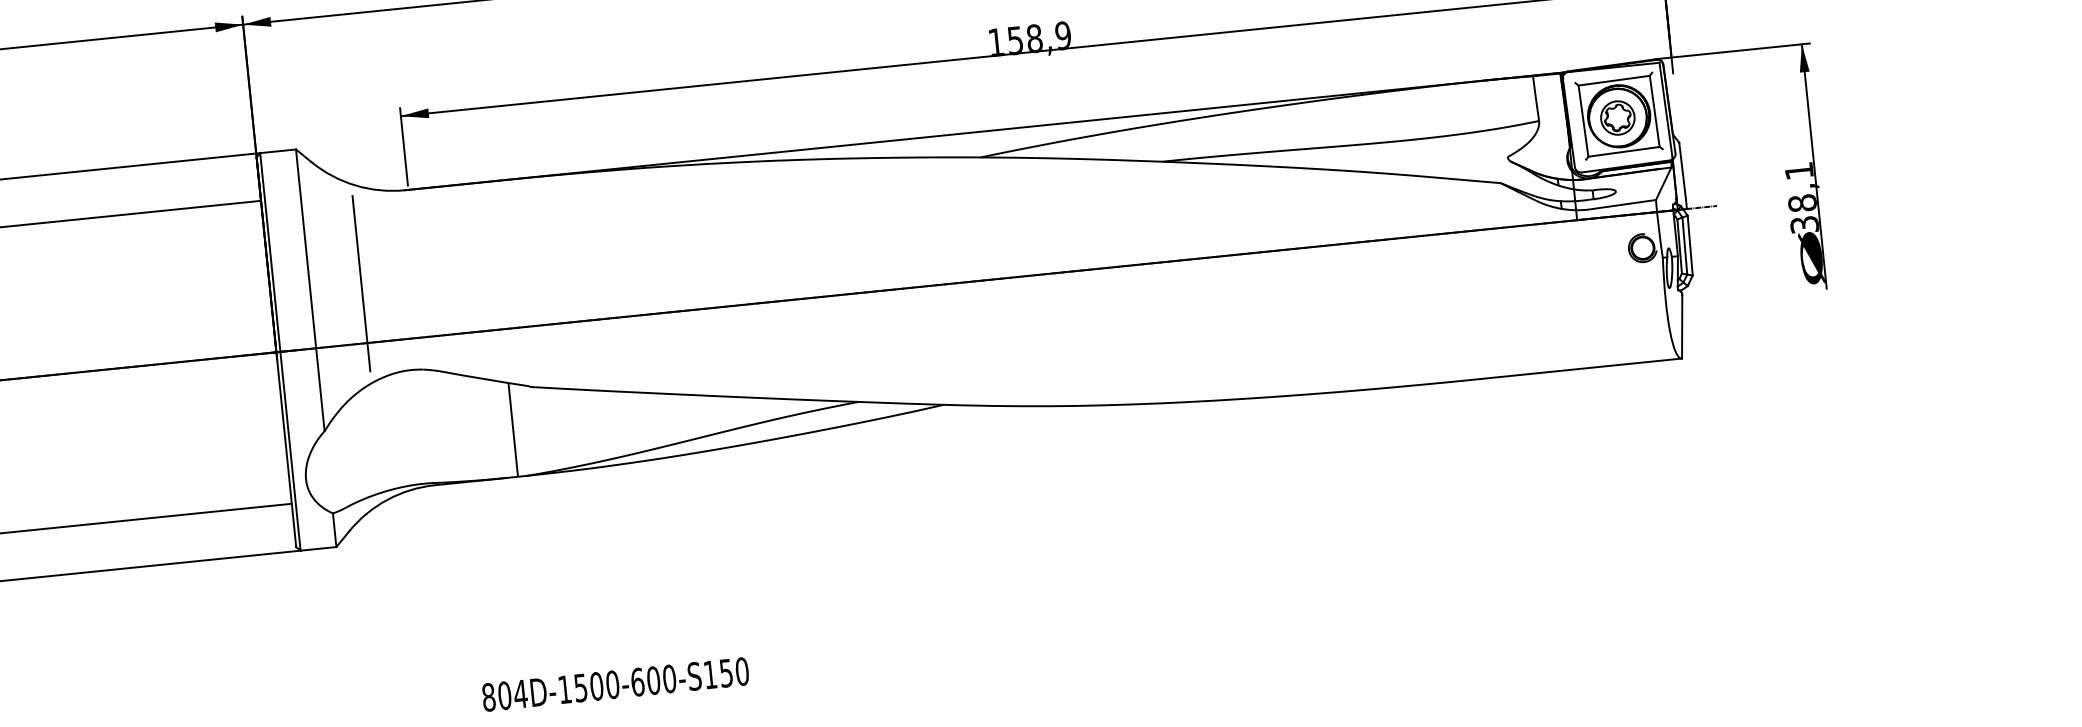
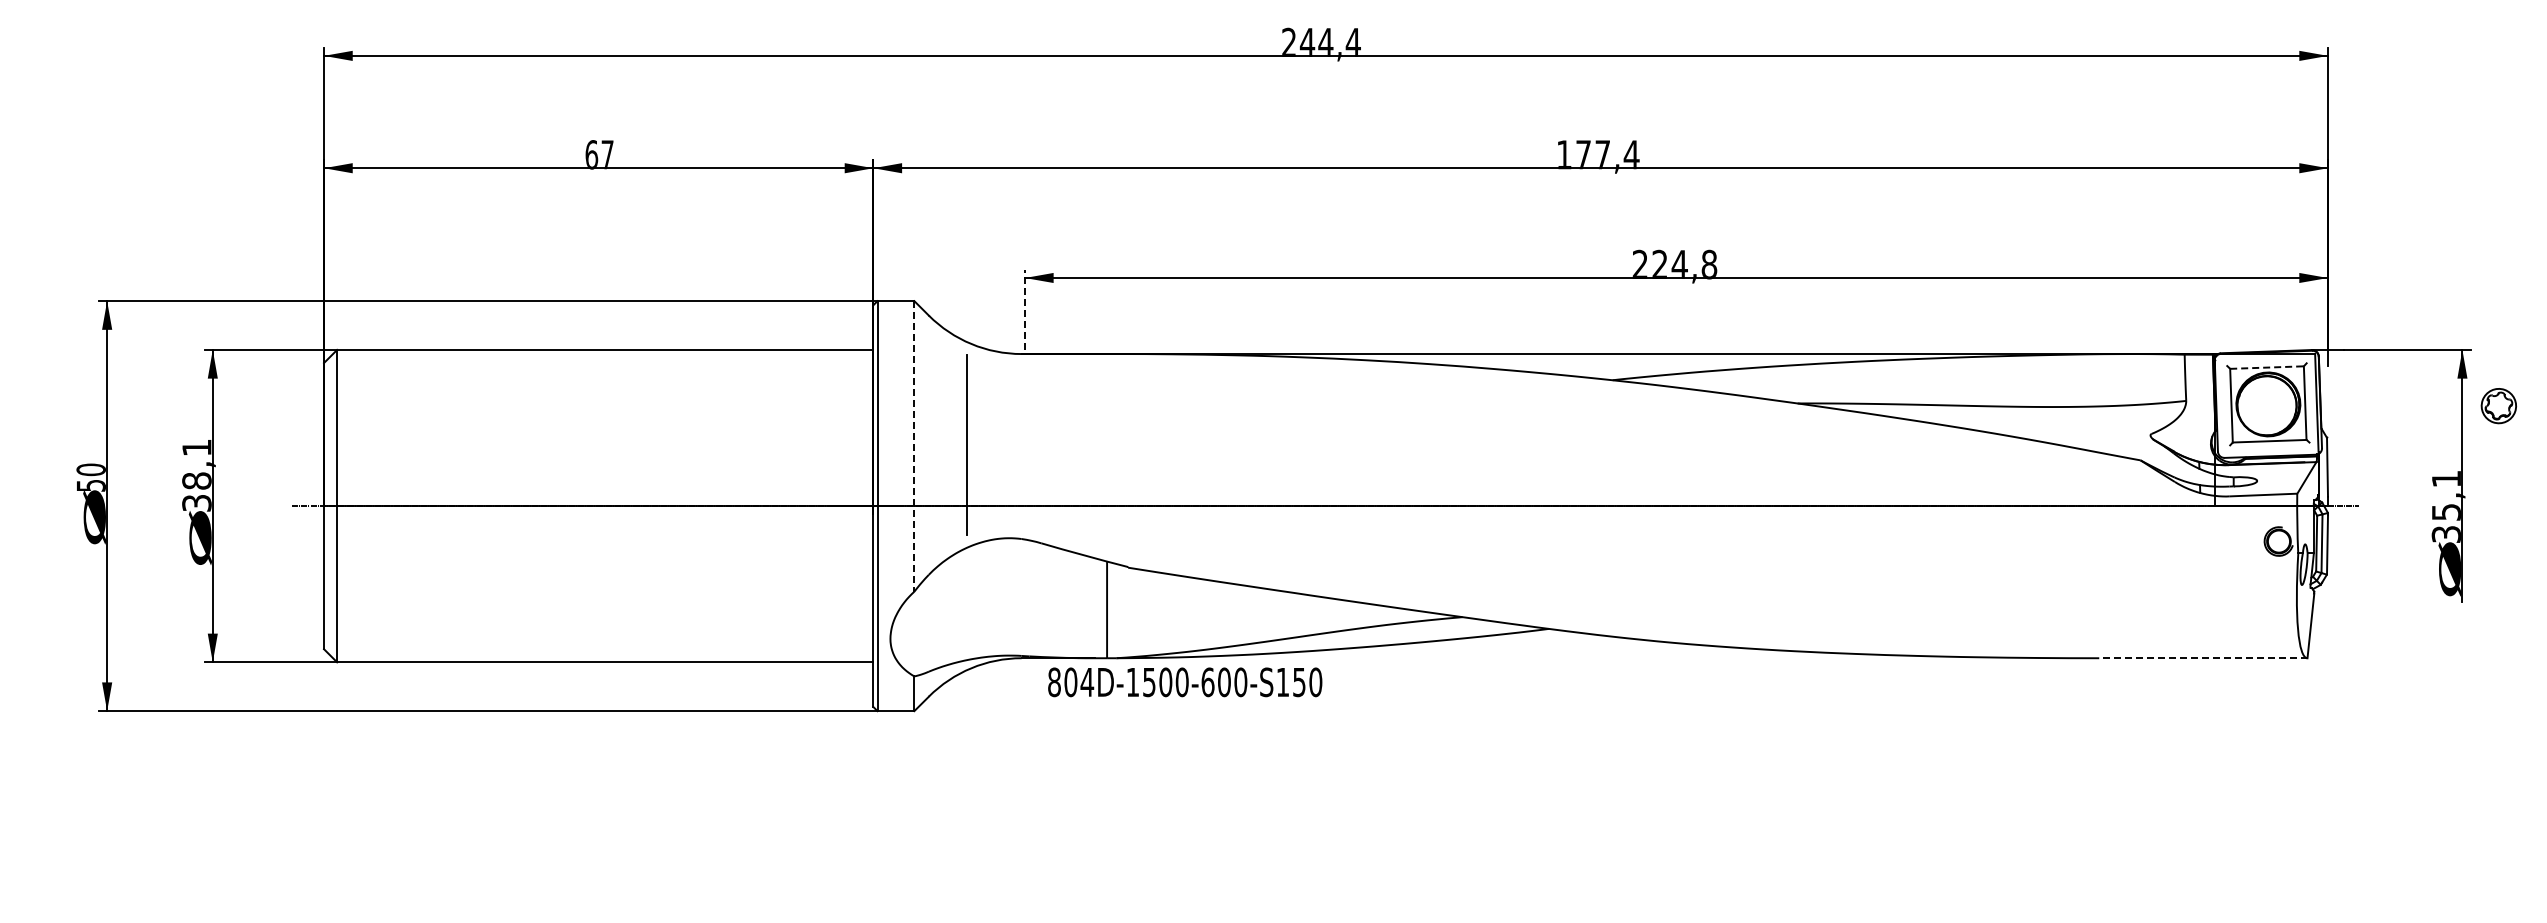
text: (1029, 39) -> (1674, 264), 158,9 -> 224,8
line: (1614, 80) -> (2267, 367), solid -> dashed
part: (1617, 118) -> (2498, 406), moved
line: (403, 146) -> (1024, 309), solid -> dashed
text: (1801, 202) -> (2445, 511), 38,1 -> 35,1
line: (310, 290) -> (914, 446), solid -> dashed
line: (1580, 369) -> (2202, 658), solid -> dashed
text: (615, 684) -> (1185, 682), moved

